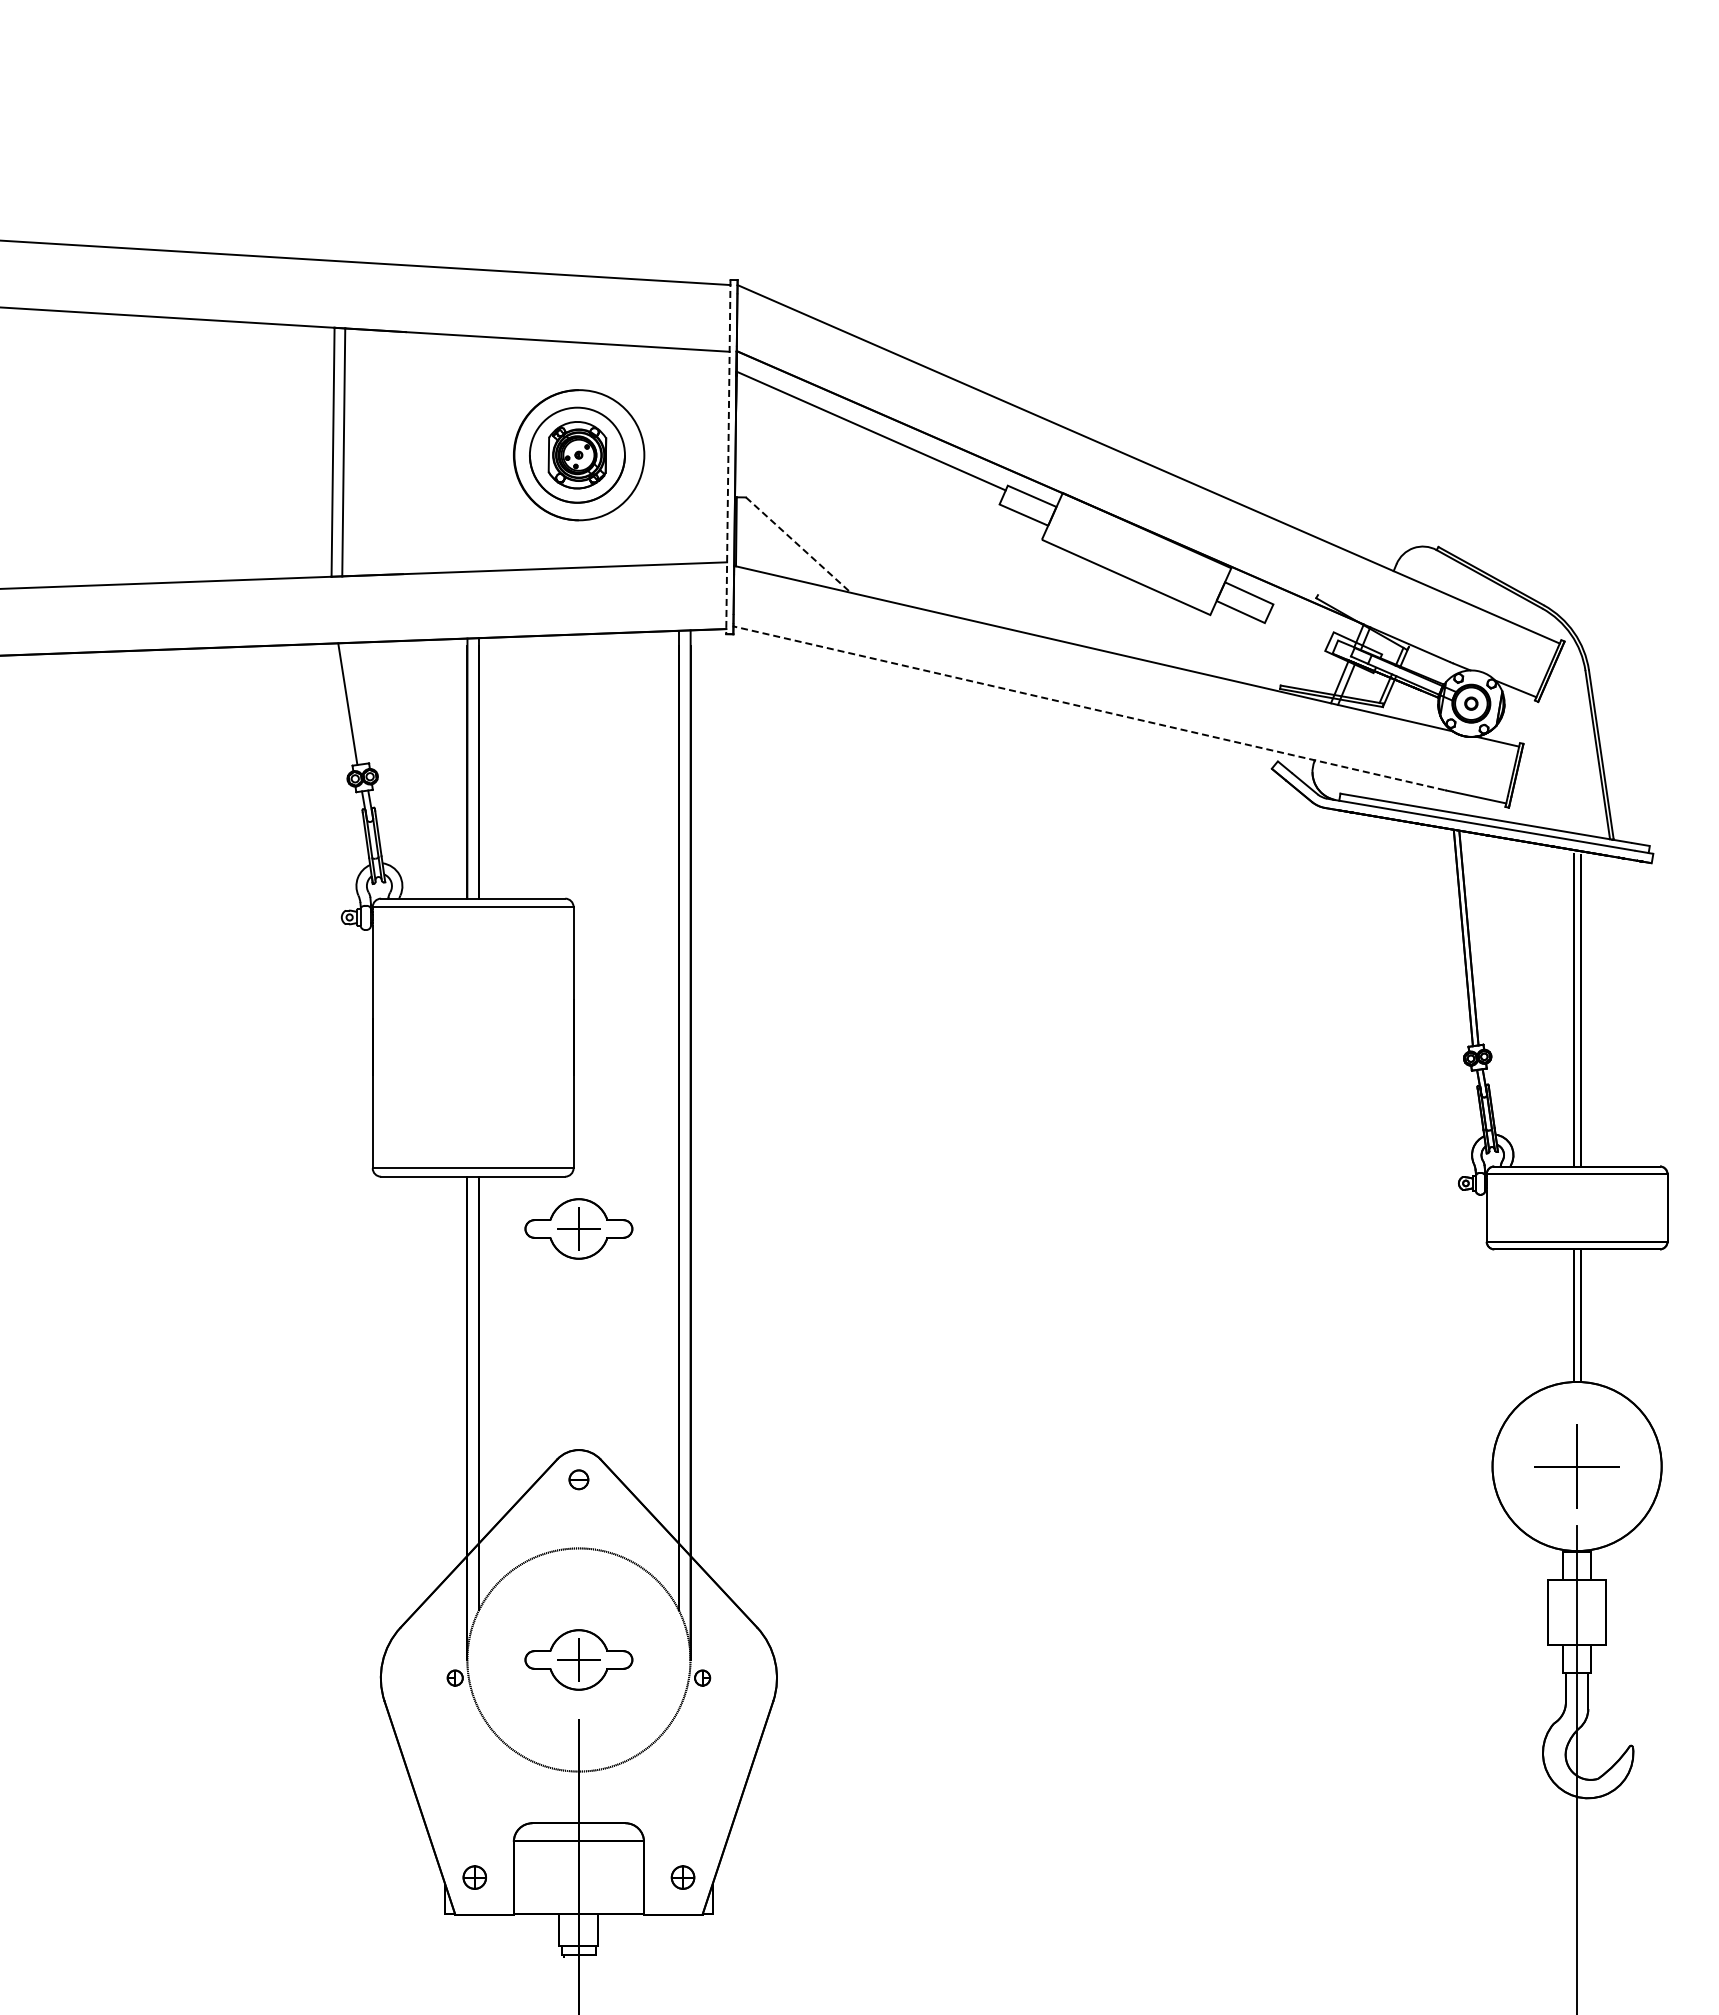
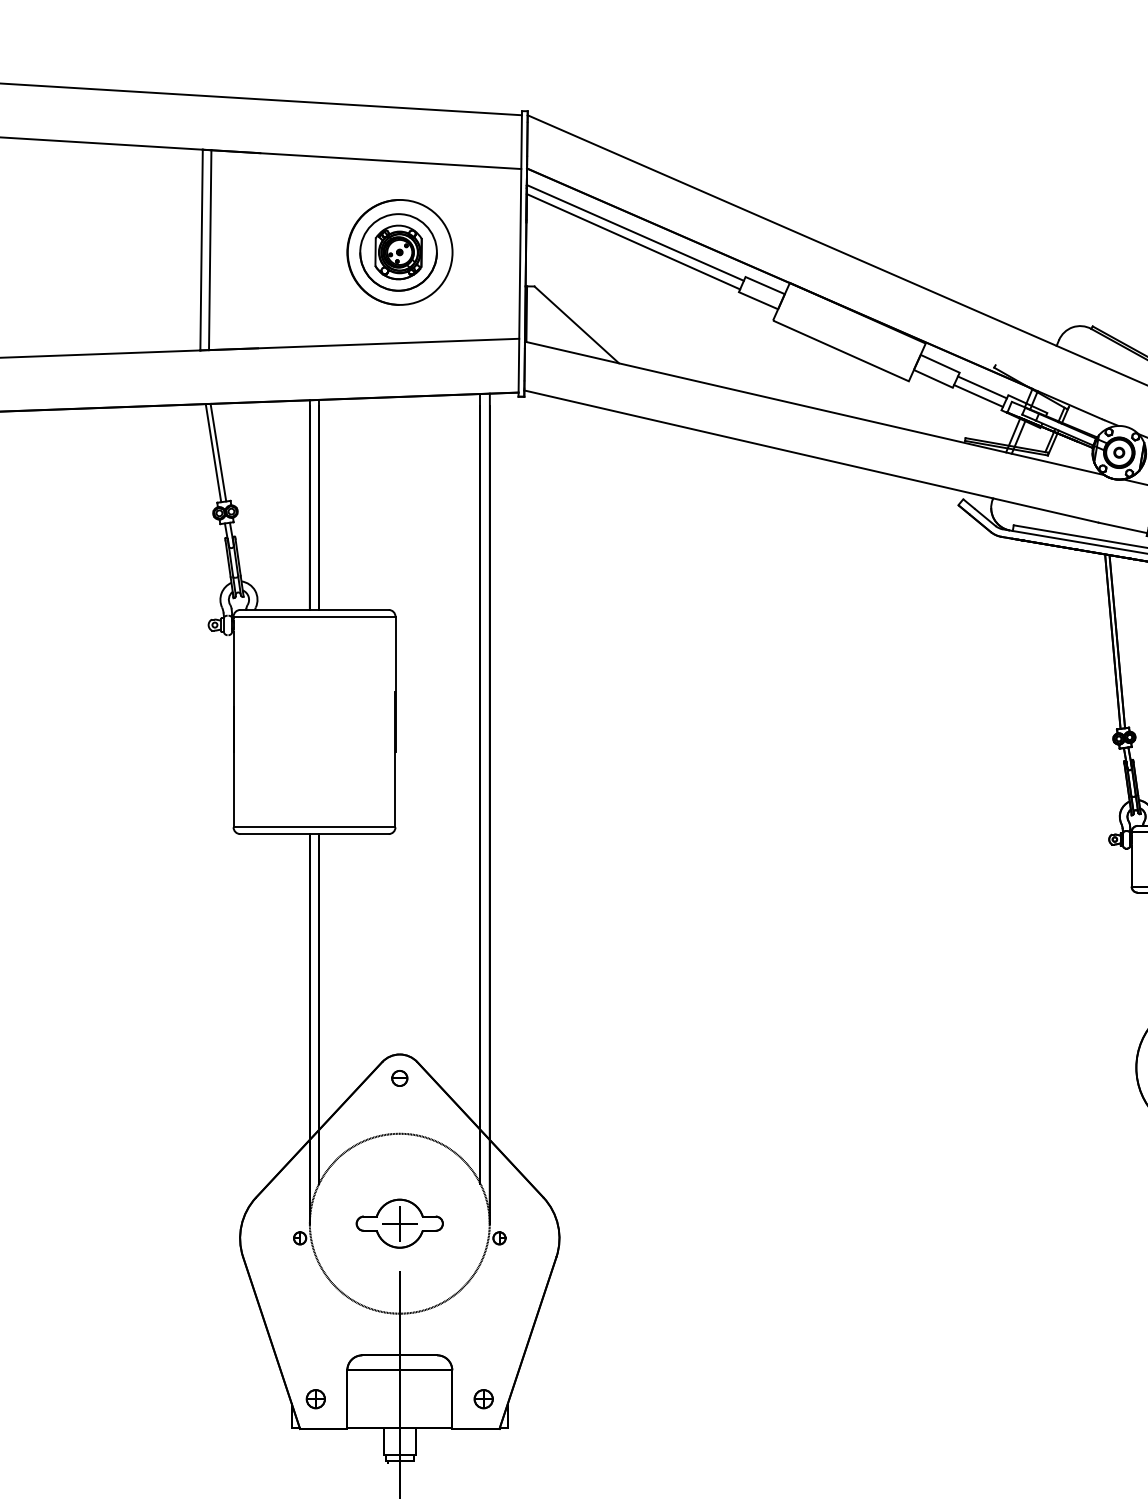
line: (868, 441) -> (633, 241), added
line: (728, 457) -> (520, 254), dashed -> solid
line: (798, 545) -> (576, 325), dashed -> solid
line: (1301, 622) -> (982, 387), added
line: (1296, 632) -> (978, 395), added
line: (353, 703) -> (218, 452), added
line: (1089, 708) -> (811, 456), dashed -> solid
part: (578, 1228) -> (399, 875), removed

